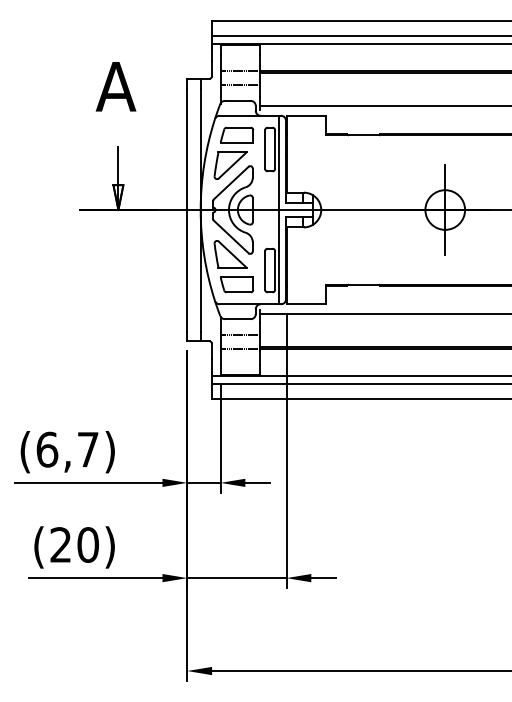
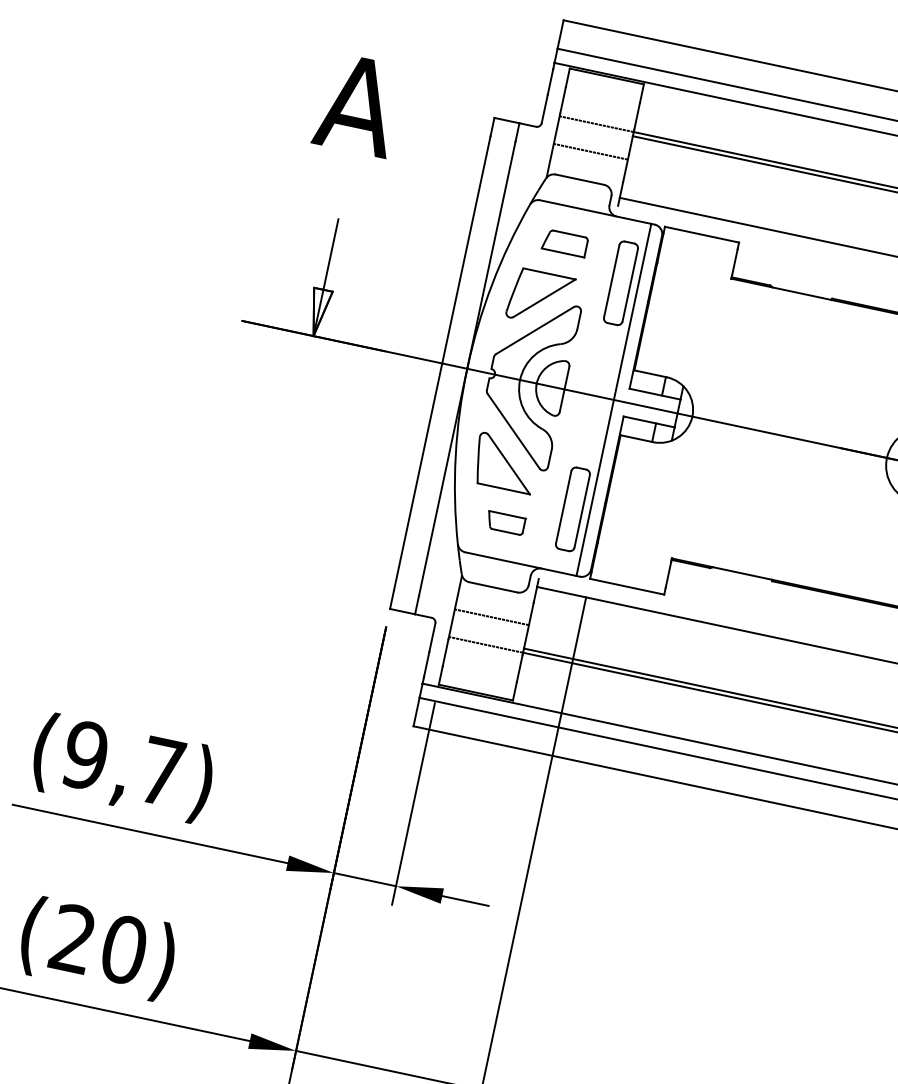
part: (237, 134) -> (565, 242), size x0.7
part: (237, 284) -> (506, 522), size x0.6
text: (47, 449) -> (86, 755), (6,7) -> (9,7)

